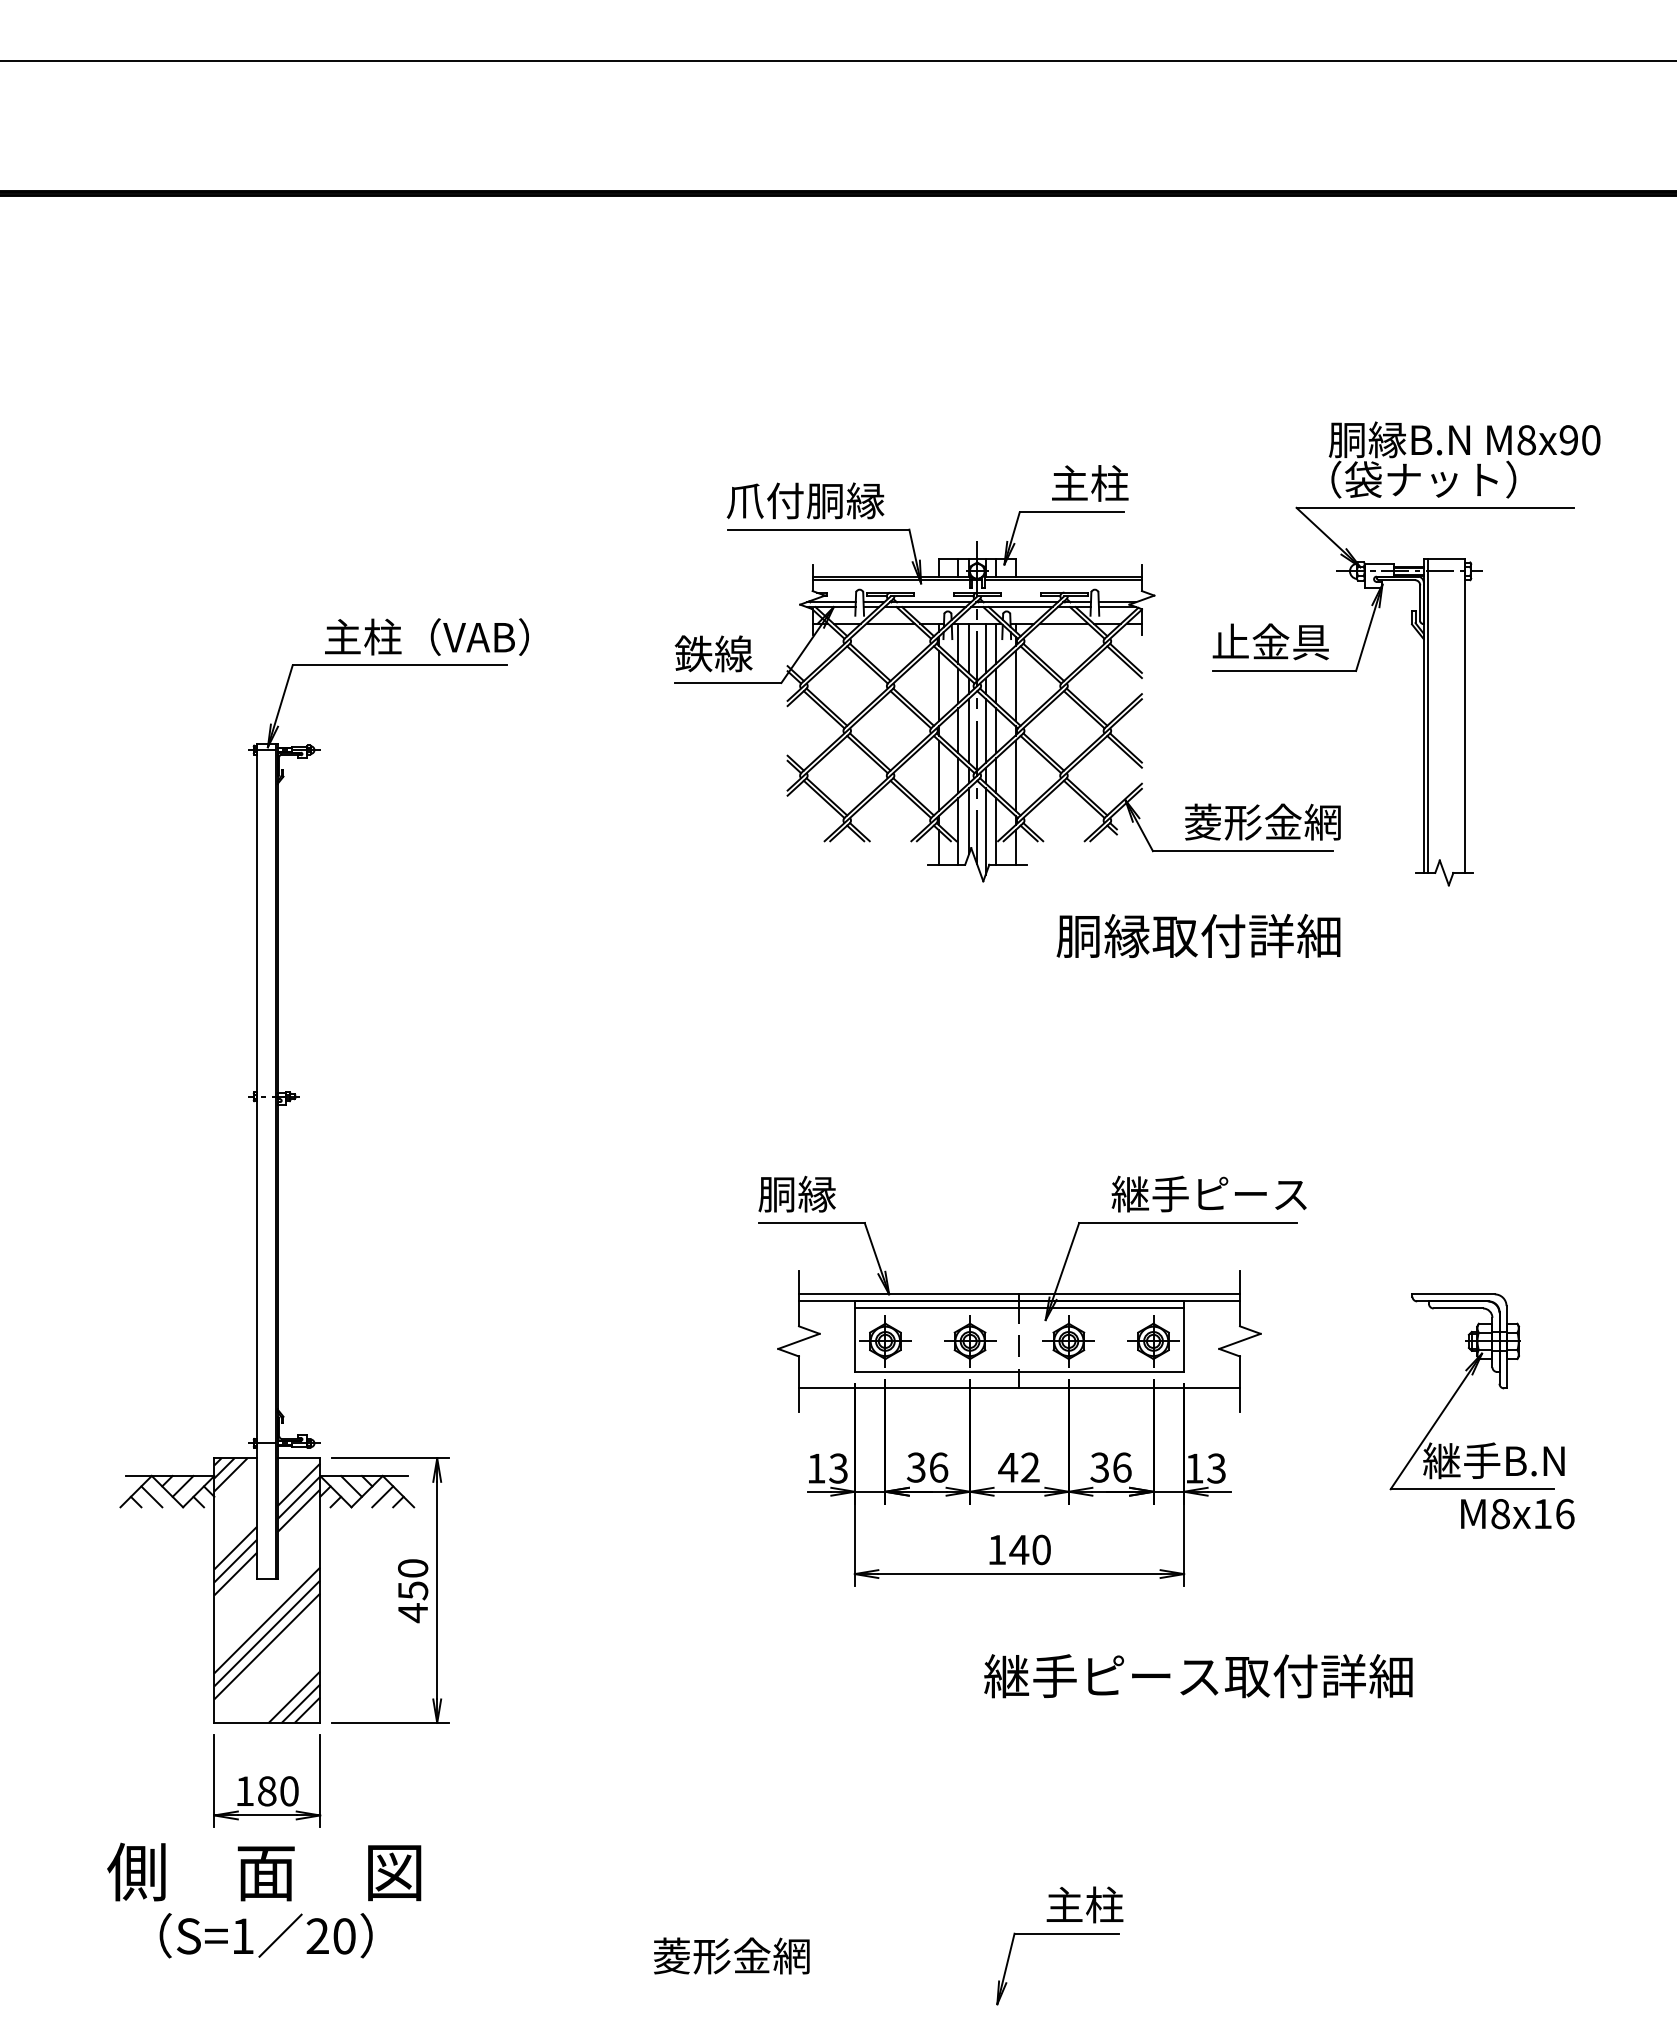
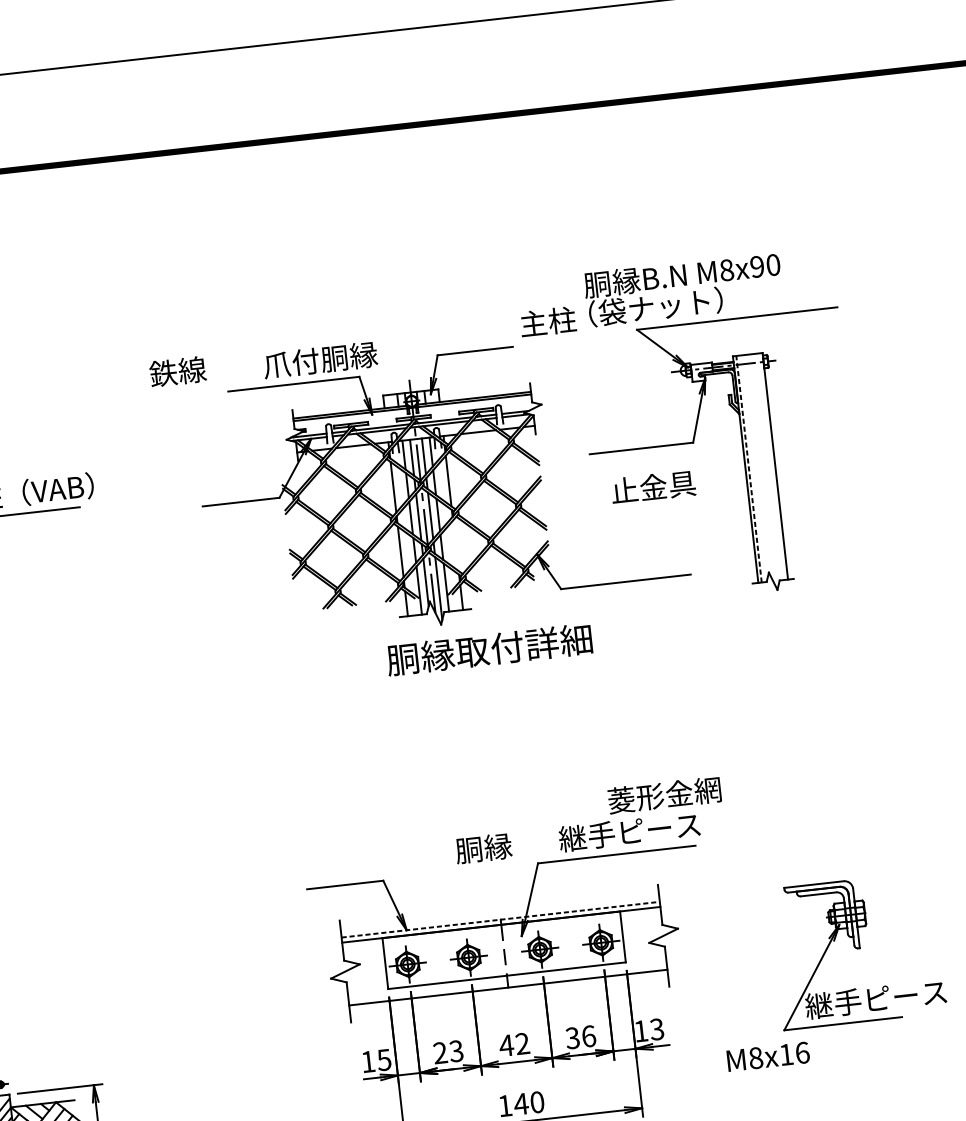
text: (1464, 459) -> (683, 289), moved
text: (1090, 483) -> (548, 321), moved
text: (805, 500) -> (320, 359), moved
text: (1270, 641) -> (653, 486), moved
text: (713, 653) -> (177, 371), moved
line: (1428, 715) -> (749, 468), solid -> dashed
line: (1015, 775) -> (455, 545), removed
text: (1262, 821) -> (664, 794), moved
text: (1198, 935) -> (489, 649), moved
text: (796, 1193) -> (483, 847), moved
line: (1019, 1294) -> (500, 919), solid -> dashed
line: (1019, 1308) -> (501, 929), removed
text: (1562, 1459) -> (905, 994), 継手B.N -> 継手ピース
text: (927, 1467) -> (448, 1052), 36 -> 23
text: (838, 1468) -> (384, 1060), 13 -> 15
text: (1517, 1513) -> (768, 1056), moved

